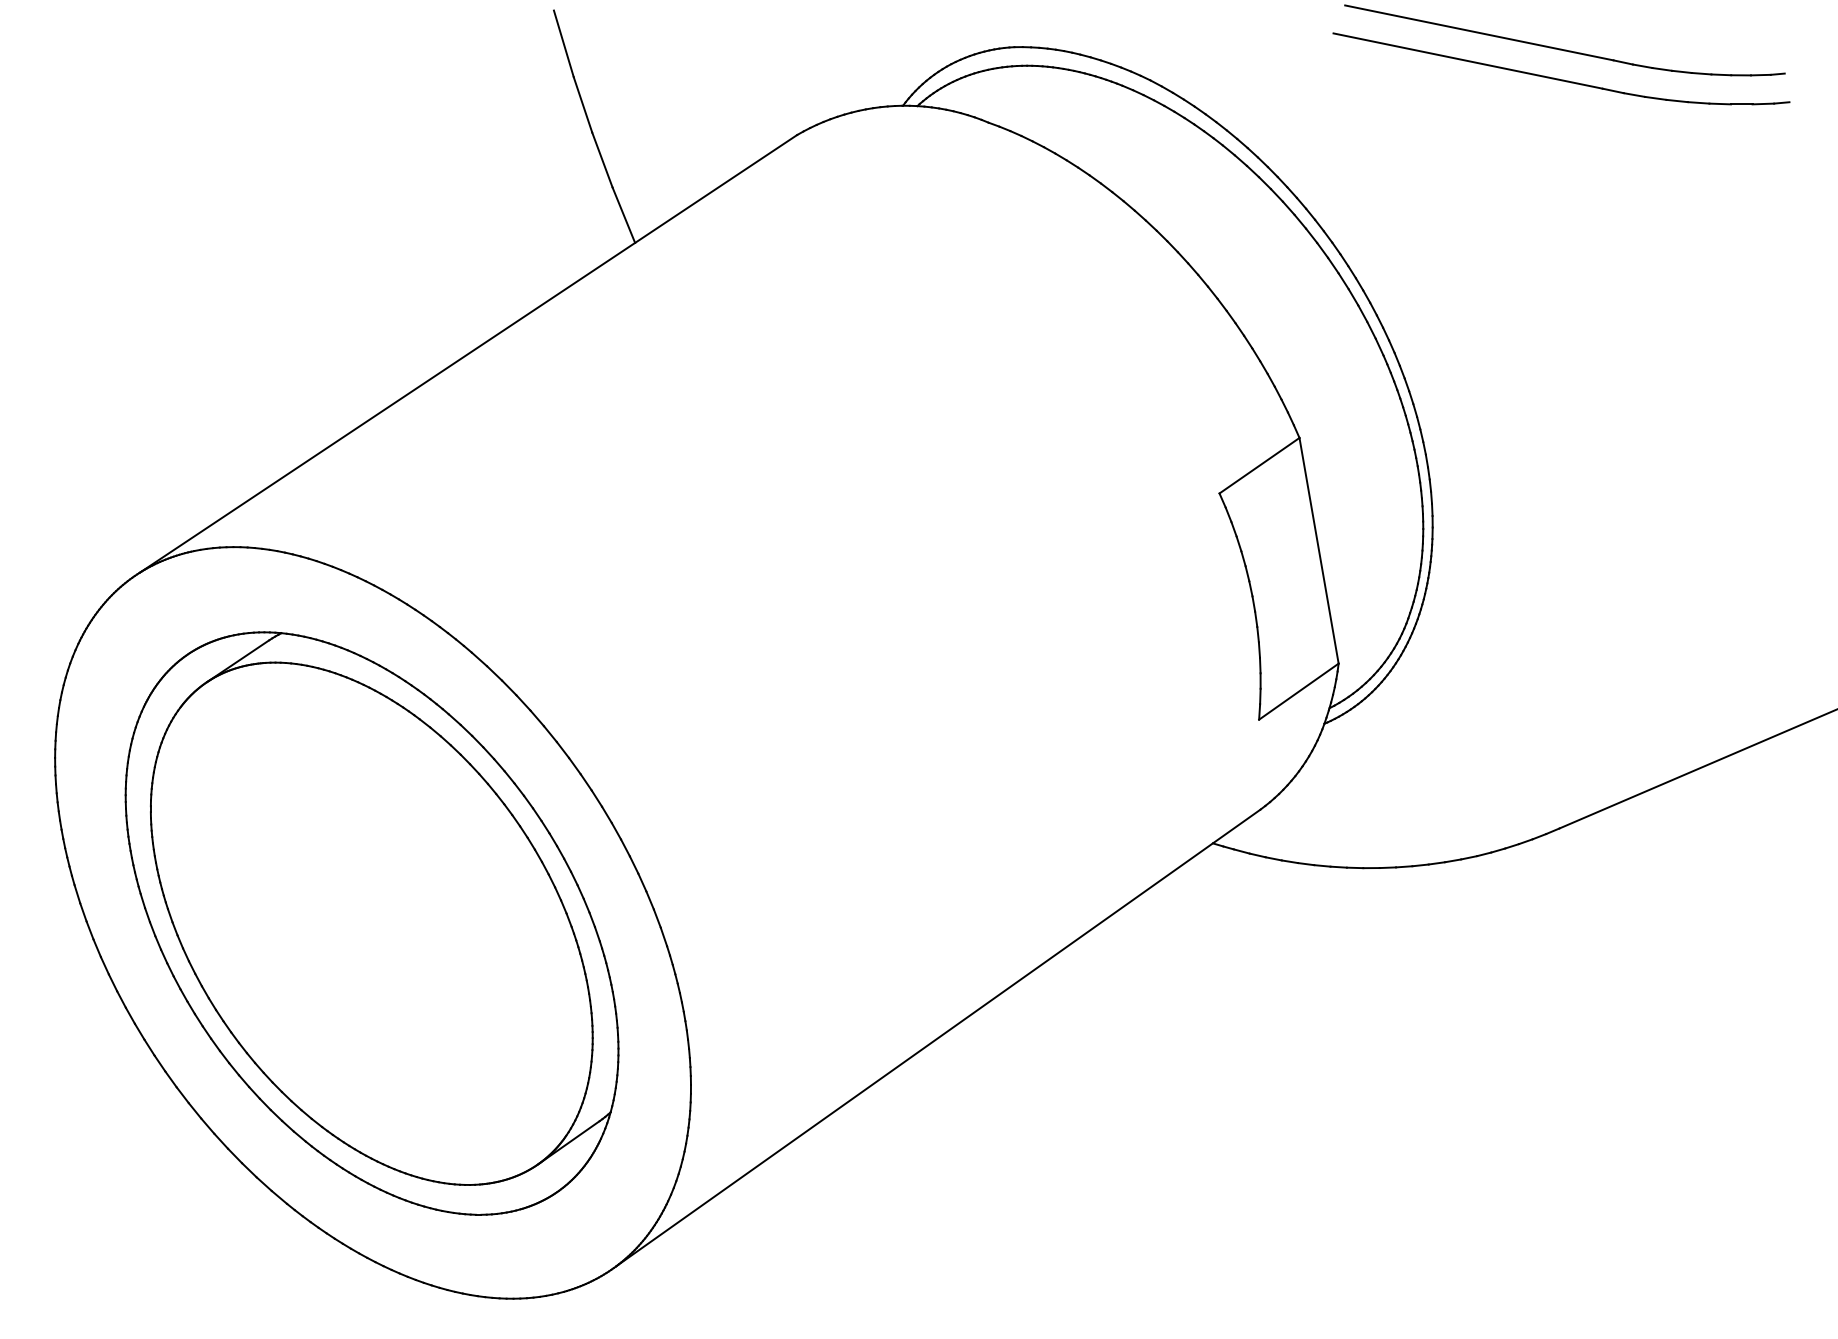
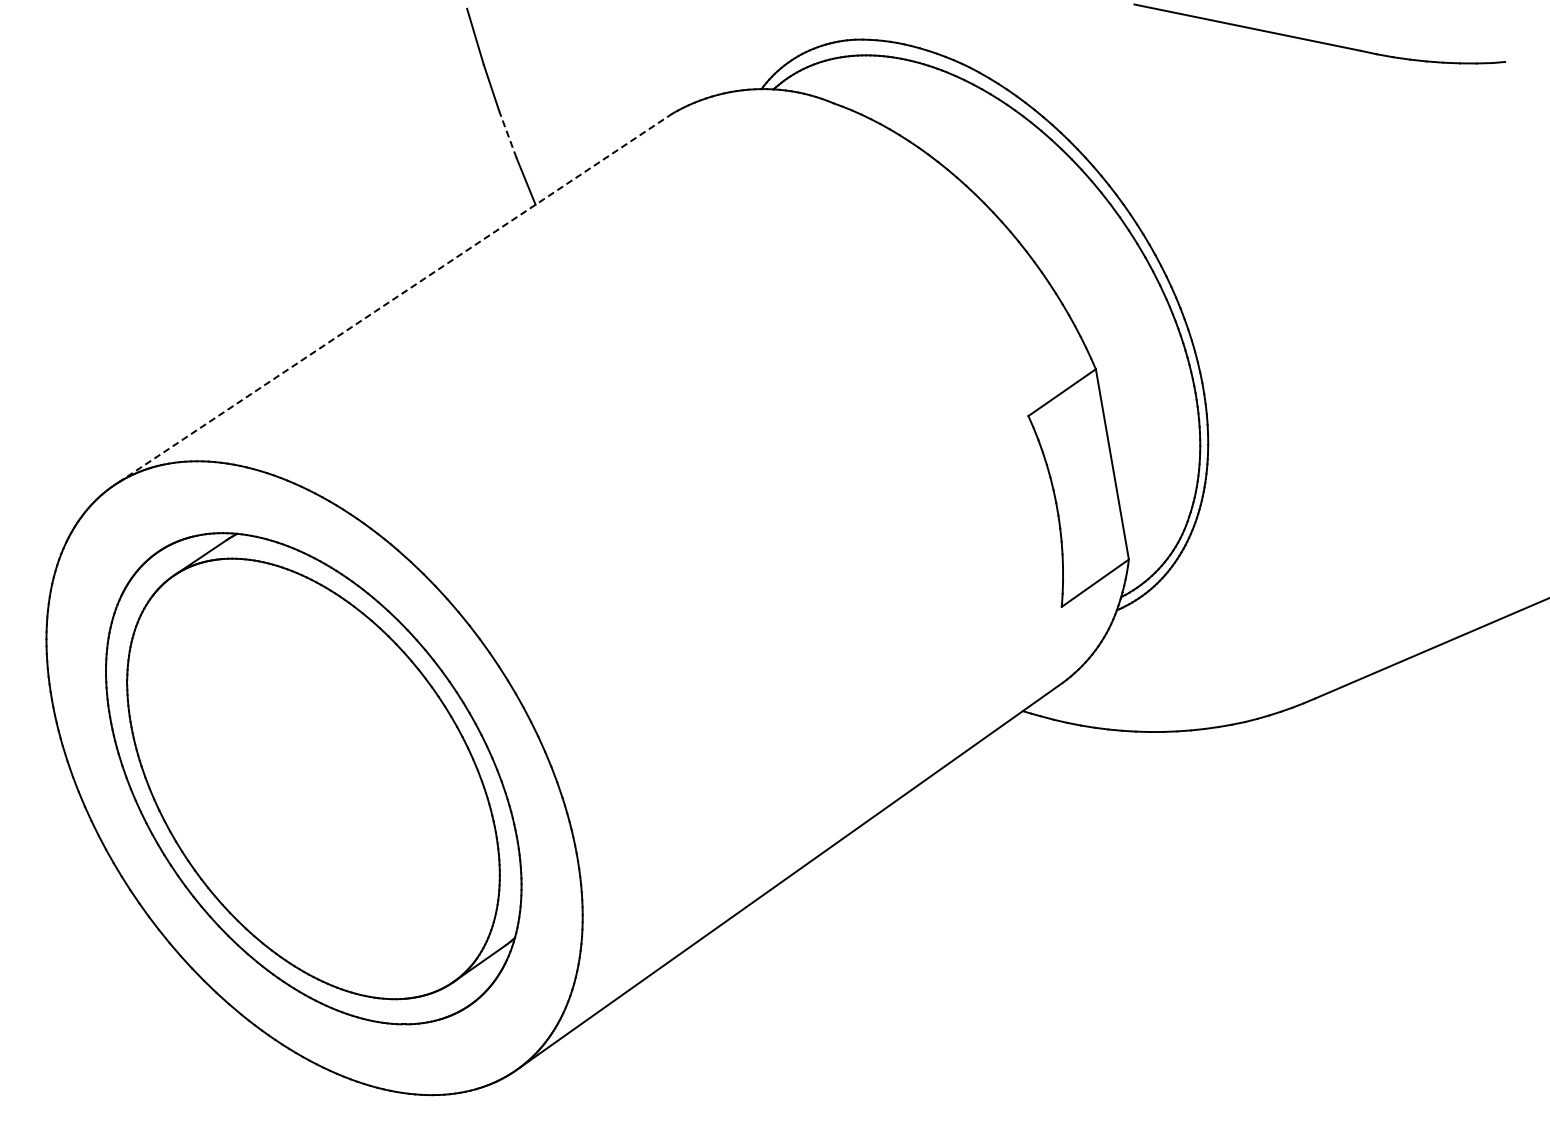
part: (1556, 77) -> (1312, 65), removed
line: (602, 159) -> (508, 134), solid -> dashed
line: (468, 354) -> (395, 298), solid -> dashed

